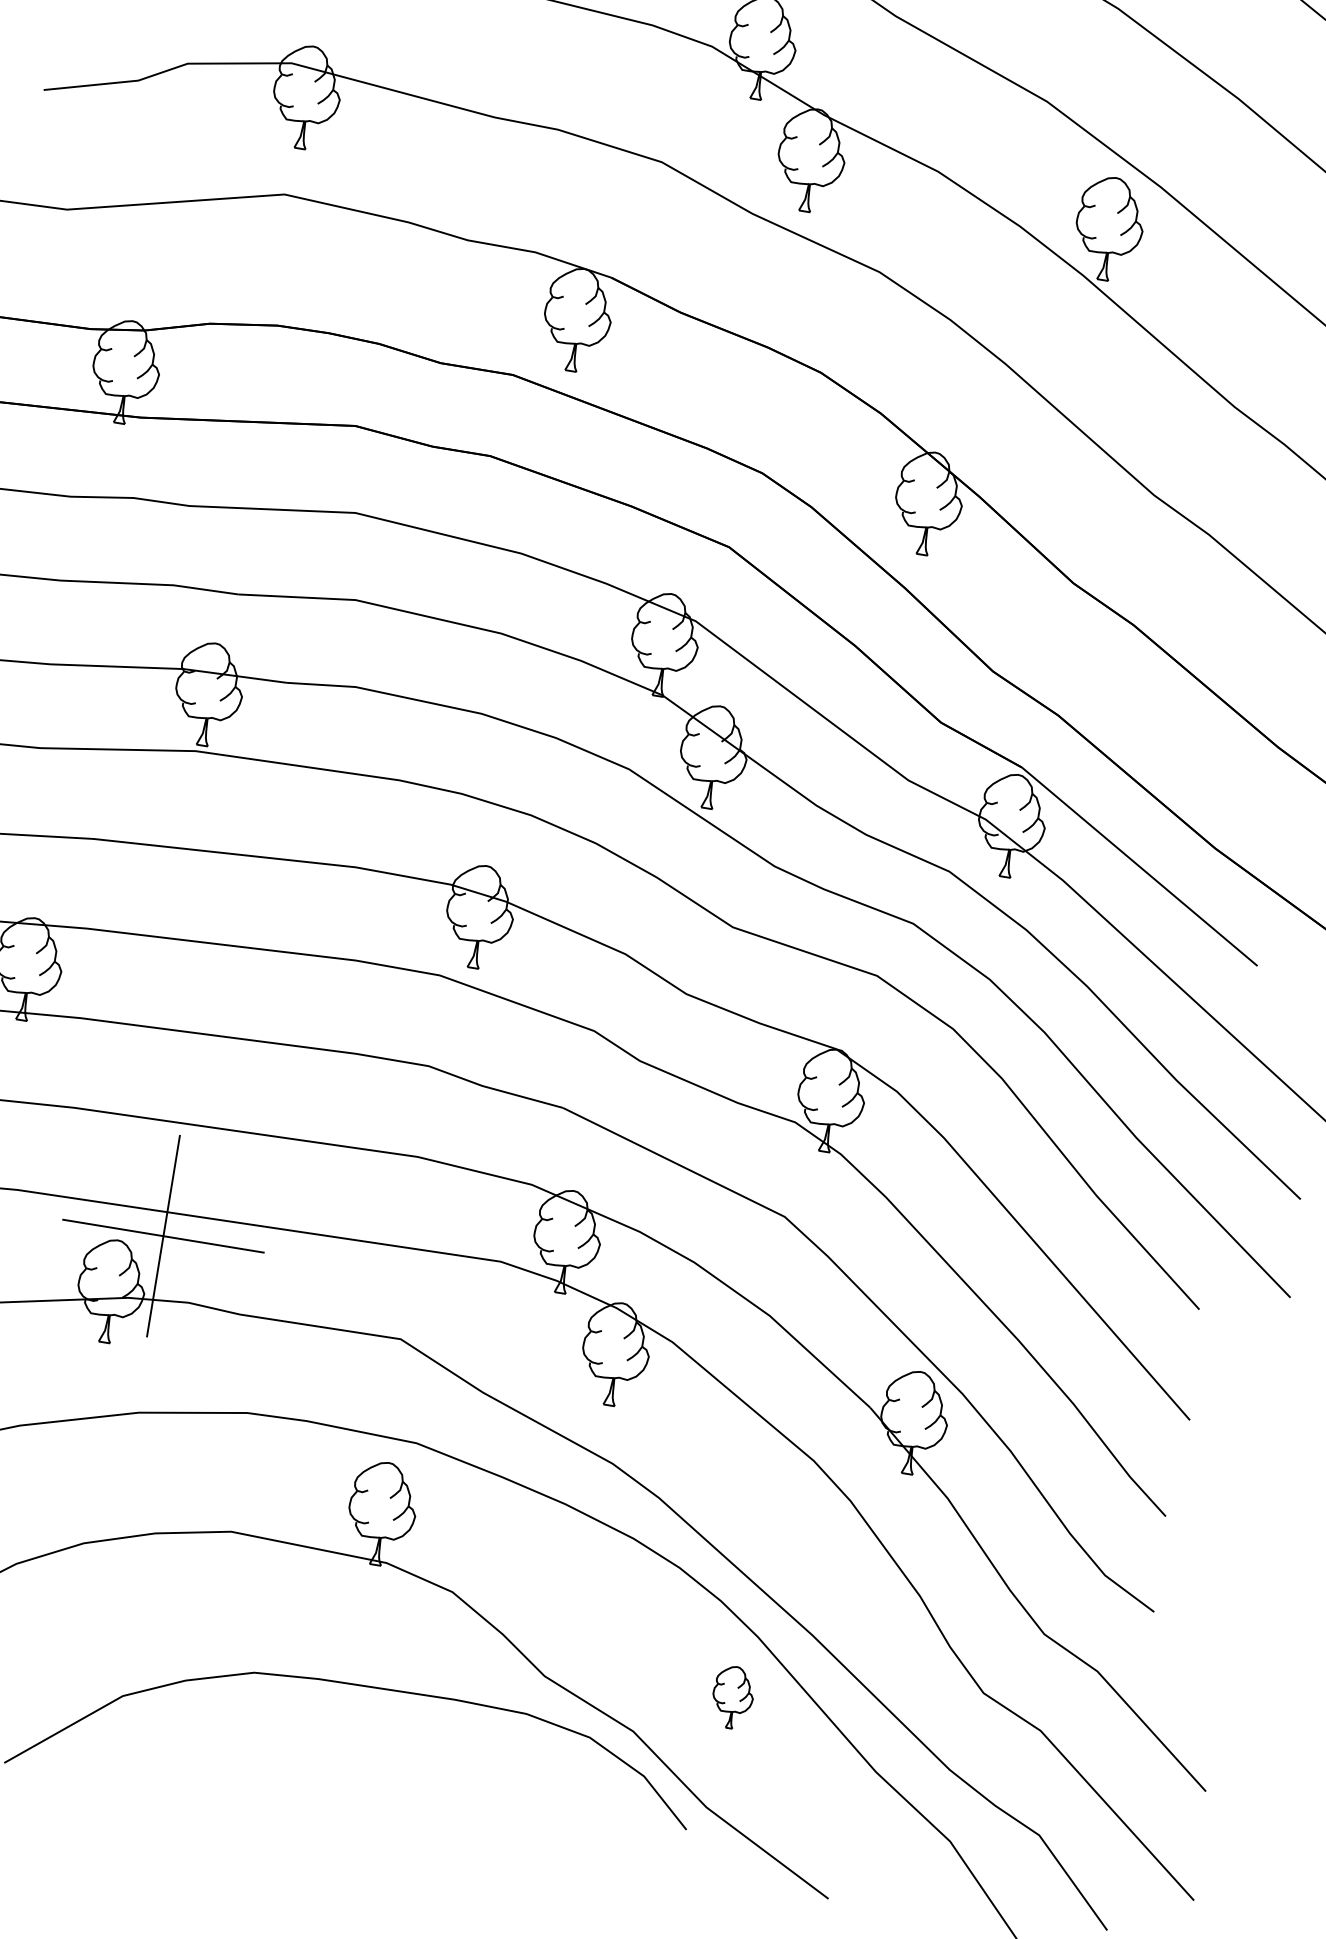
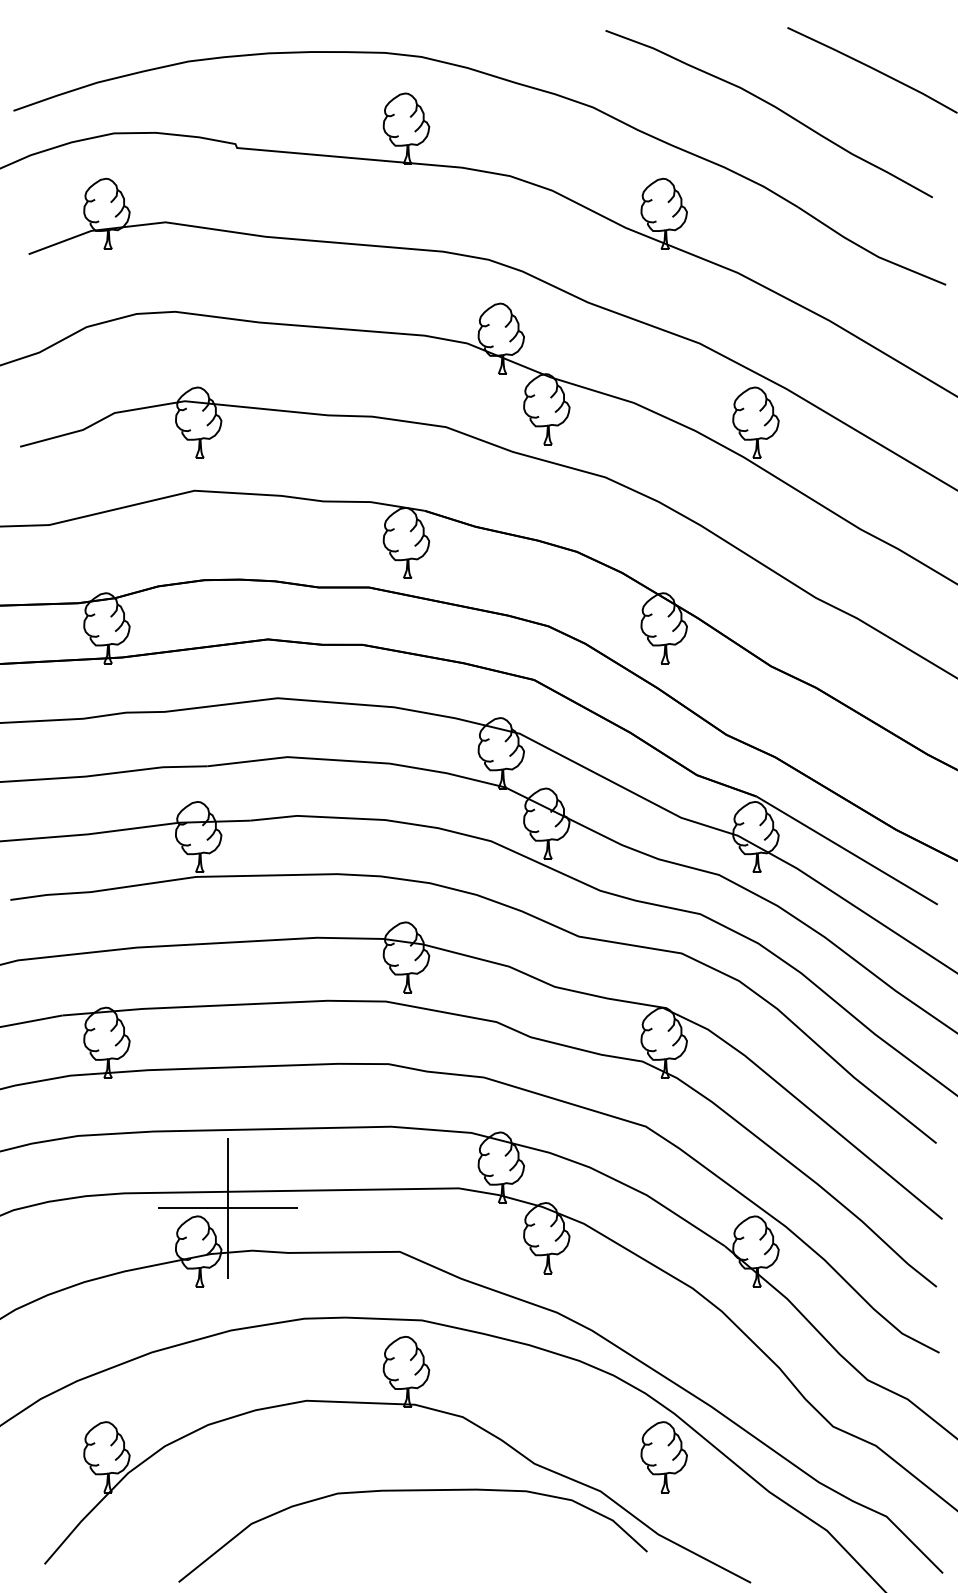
part: (732, 1697) -> (663, 1457), size x1.67

